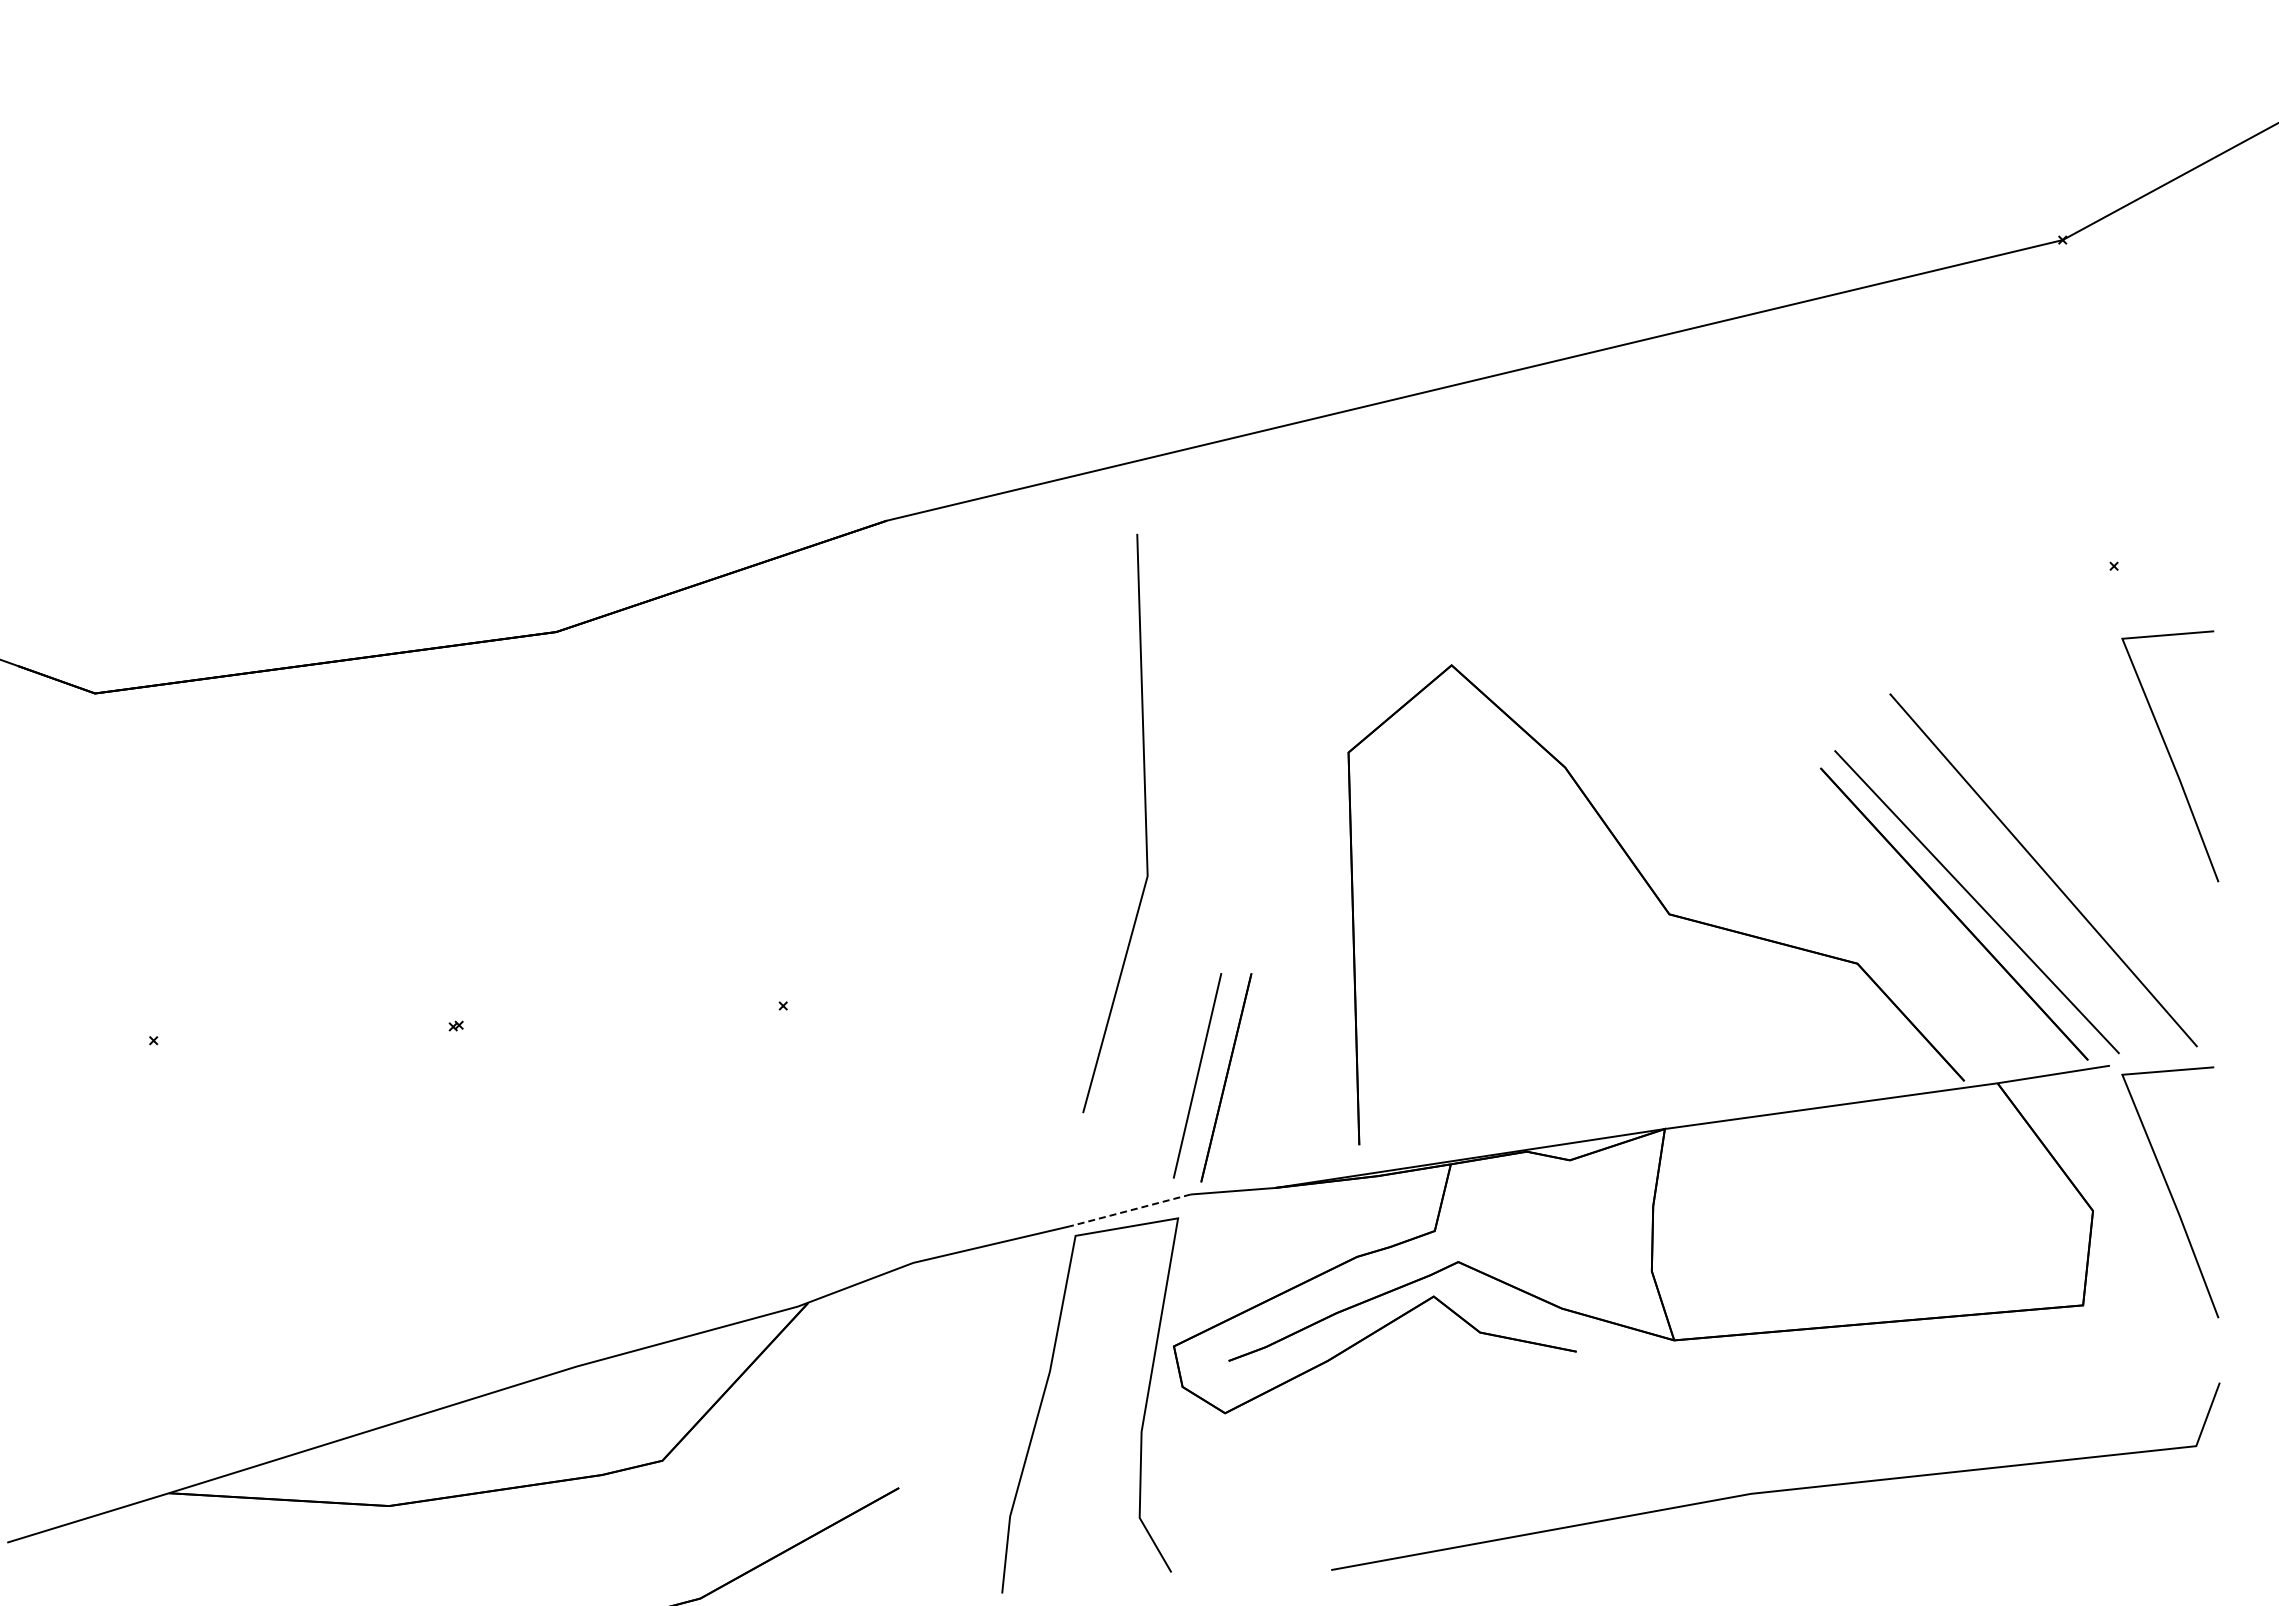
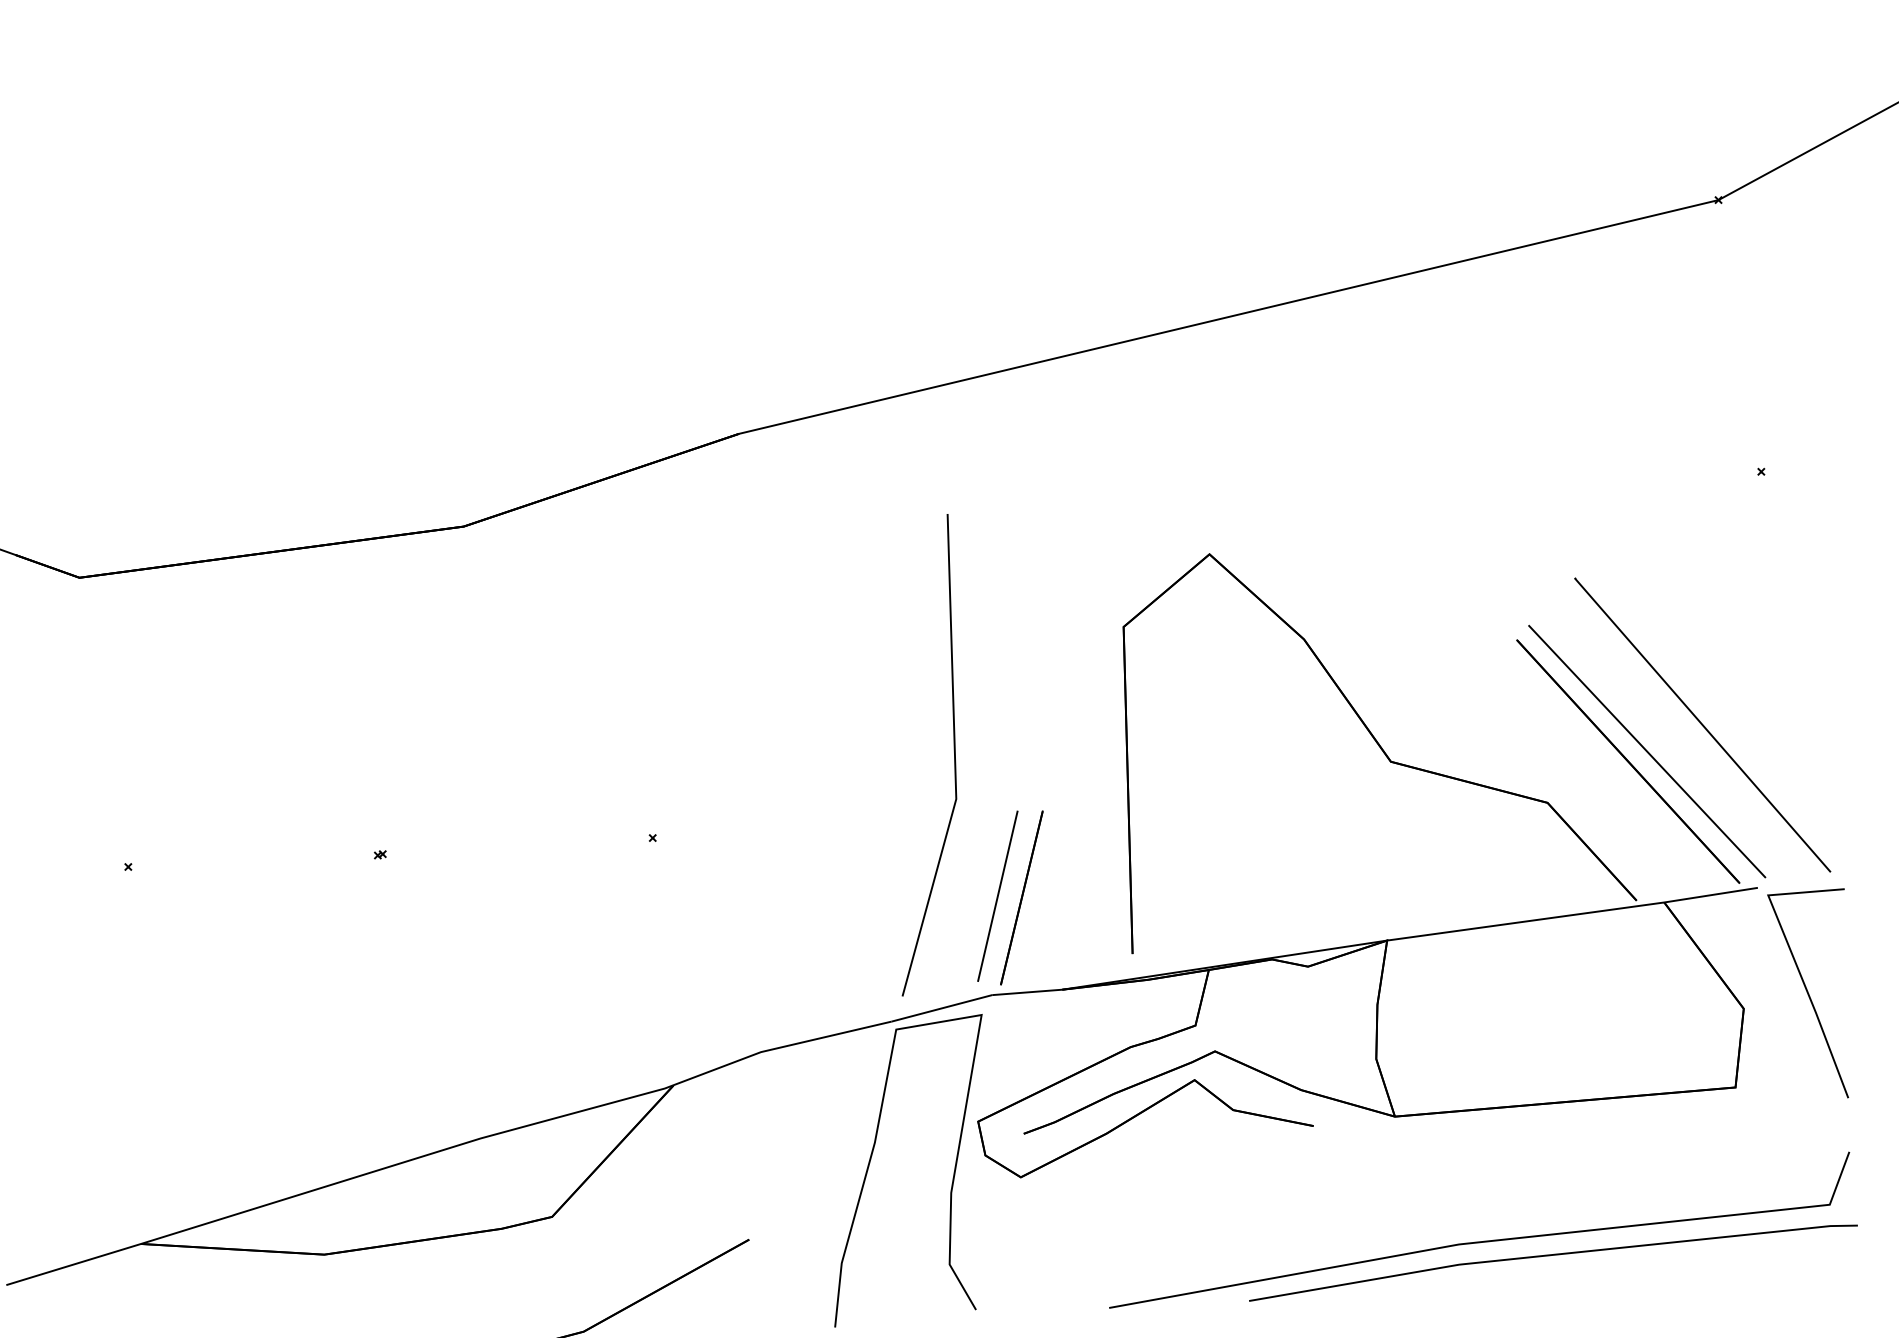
curve: (2170, 756) -> (1808, 630), removed
curve: (1145, 823) -> (954, 755), moved
line: (1129, 1210) -> (941, 1008), dashed -> solid
curve: (1864, 1507) -> (1553, 1255), added

